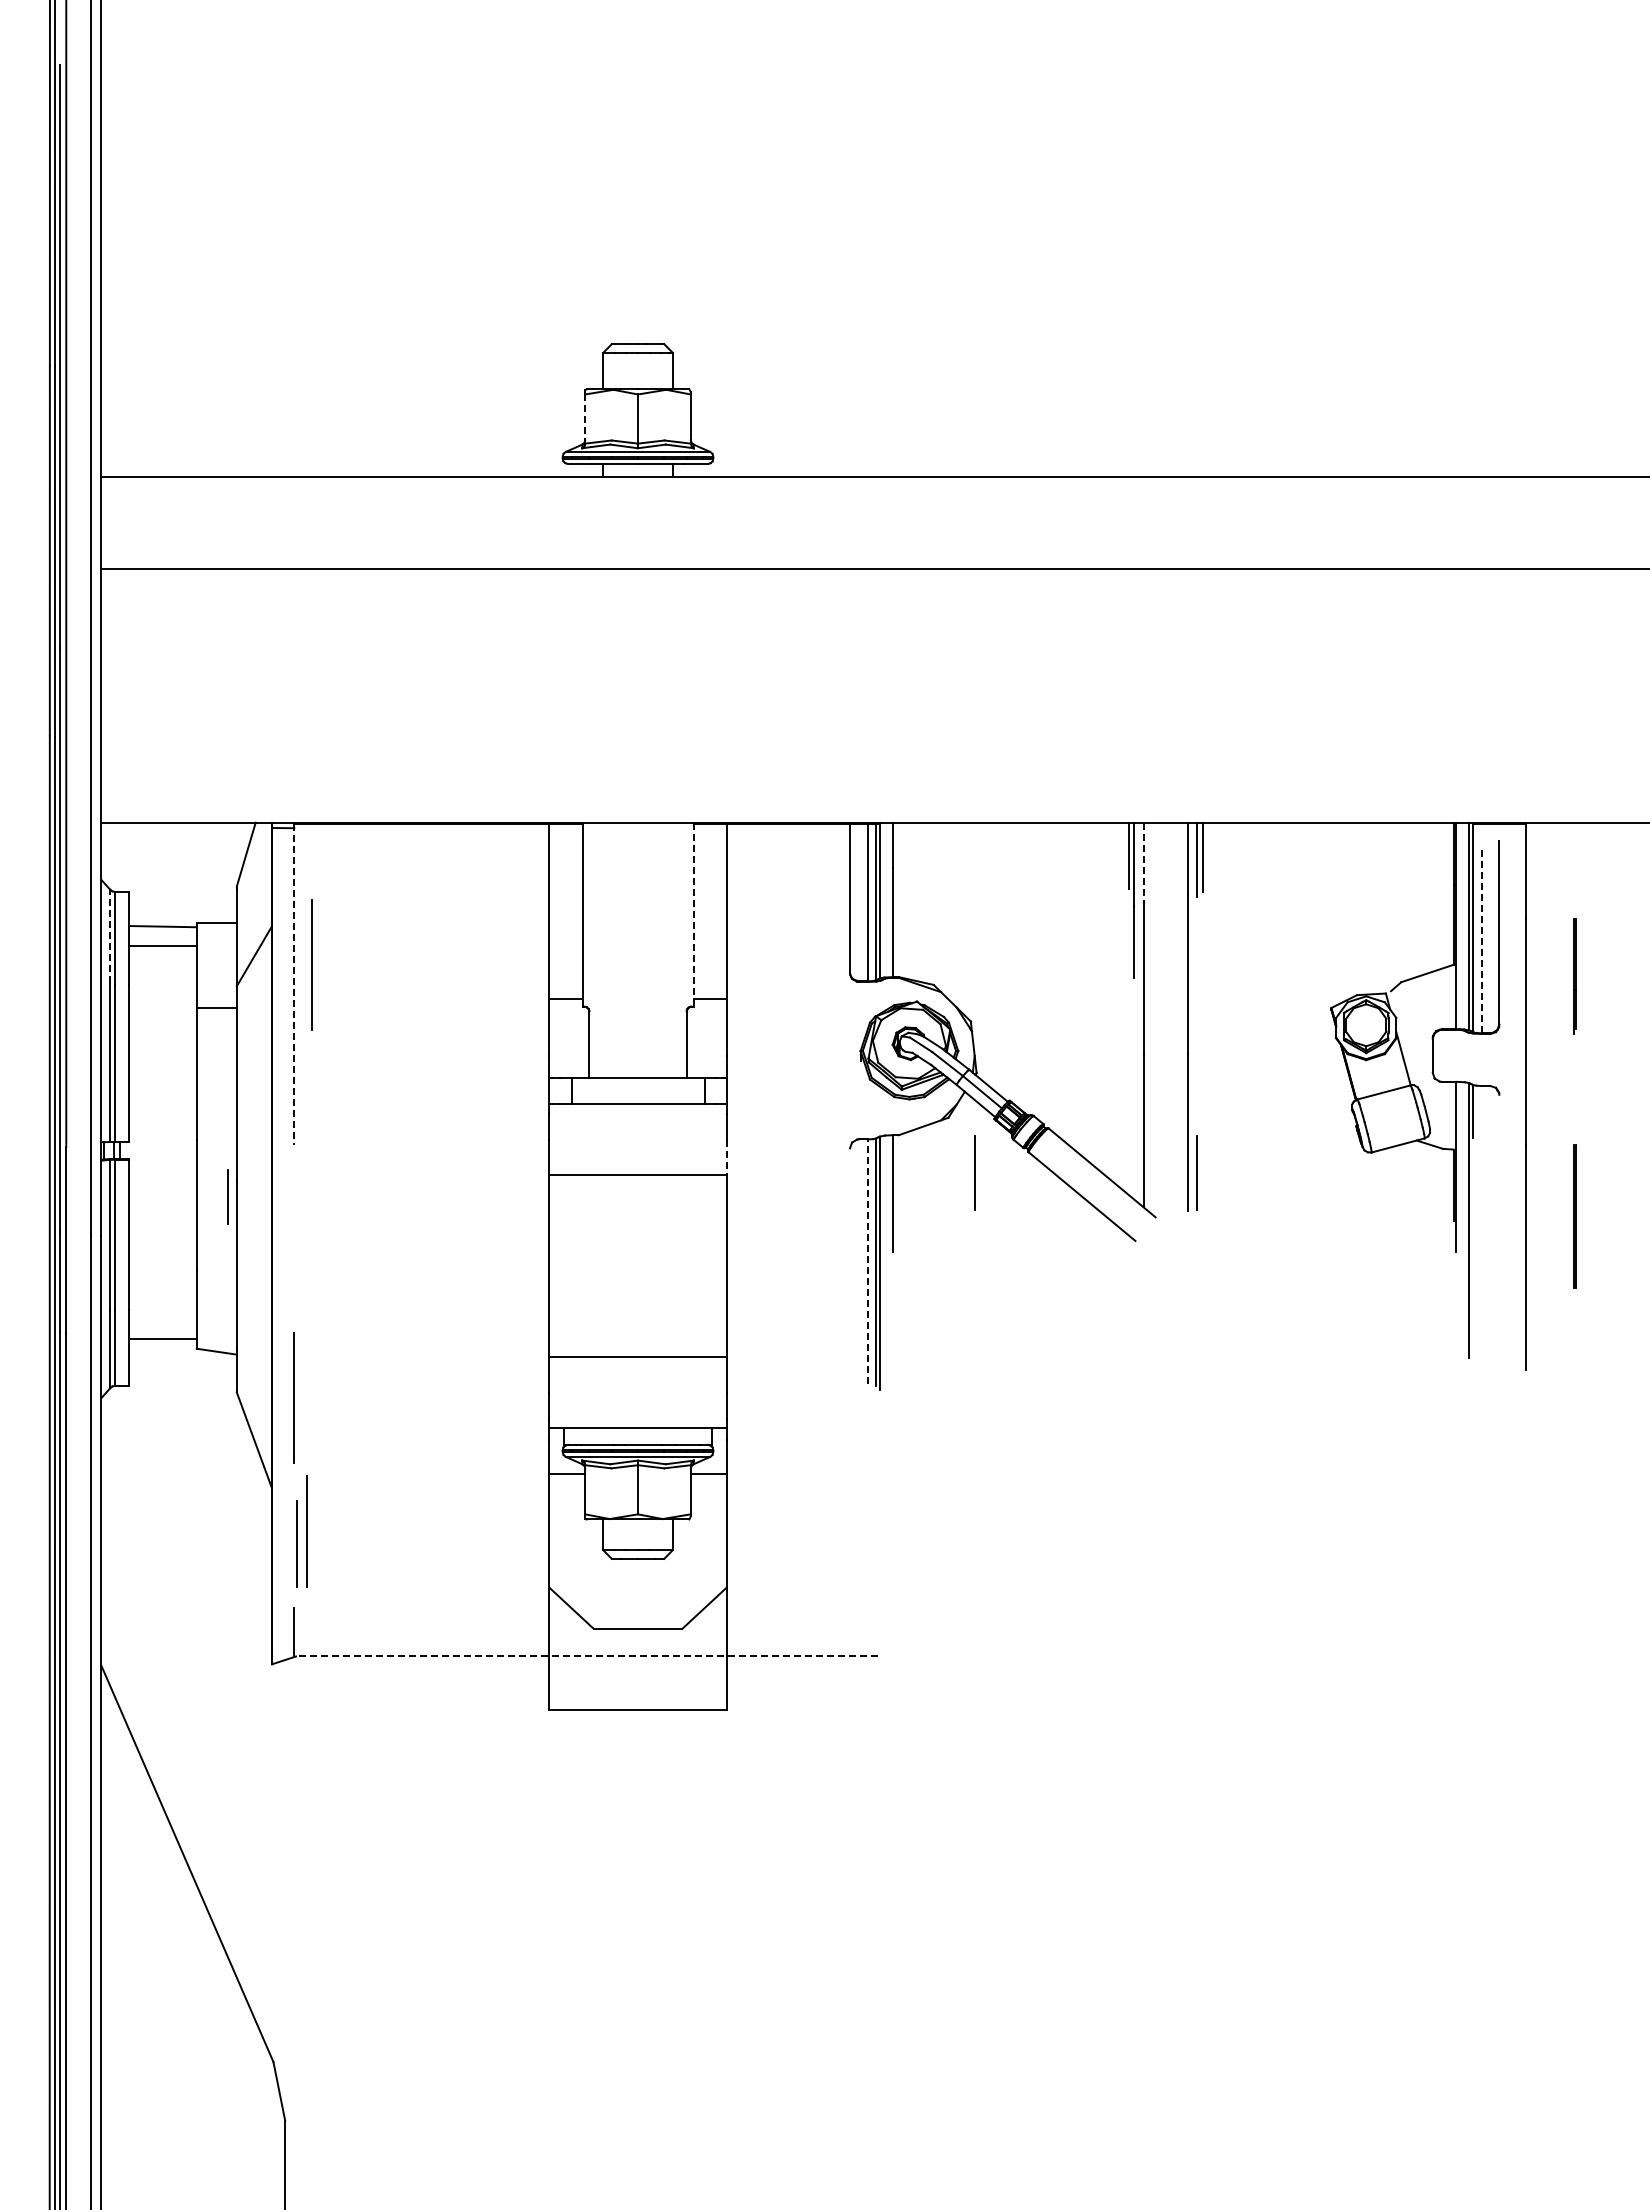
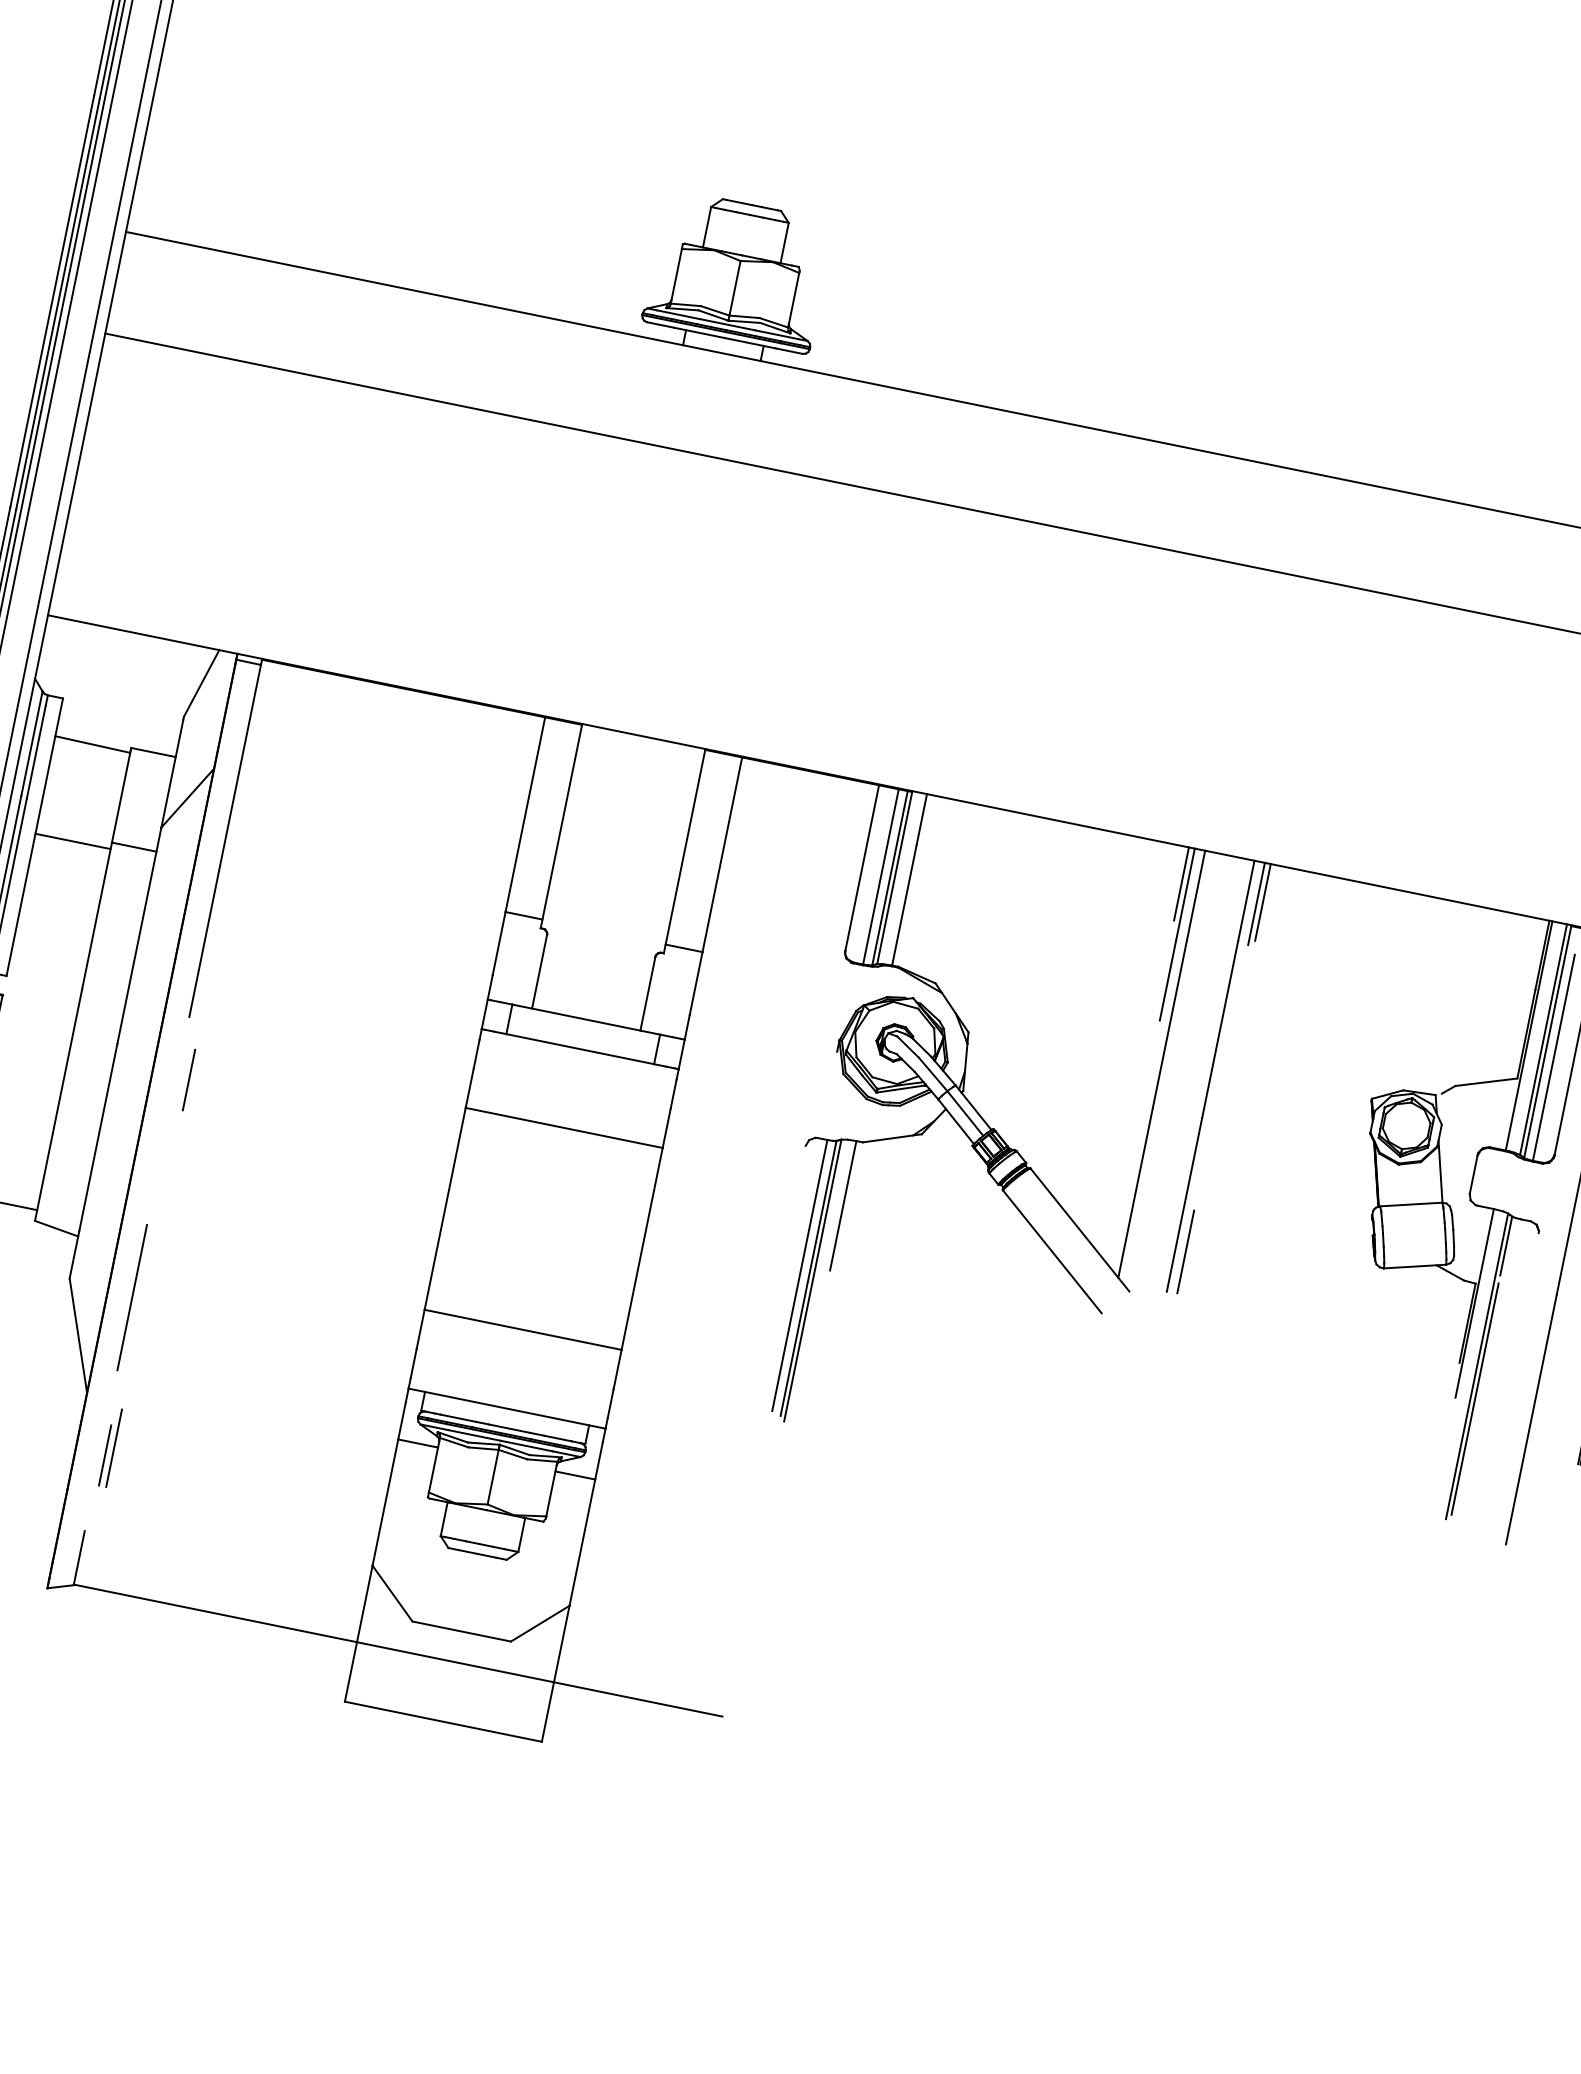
line: (585, 419) -> (676, 276), dashed -> solid
line: (1143, 863) -> (1195, 895), dashed -> solid
line: (693, 915) -> (684, 852), dashed -> solid
line: (110, 936) -> (32, 743), dashed -> solid
line: (1481, 940) -> (1553, 1057), dashed -> solid
line: (162, 945) -> (72, 840), moved
line: (311, 964) -> (249, 820), removed
line: (294, 984) -> (225, 838), dashed -> solid
line: (726, 1157) -> (666, 1128), dashed -> solid
line: (974, 1172) -> (938, 1200), removed
line: (227, 1196) -> (188, 1079), moved
line: (1473, 1249) -> (1475, 1399), added
line: (867, 1260) -> (799, 1274), dashed -> solid
part: (301, 1531) -> (110, 1447), size x0.62
line: (585, 1656) -> (397, 1650), dashed -> solid

